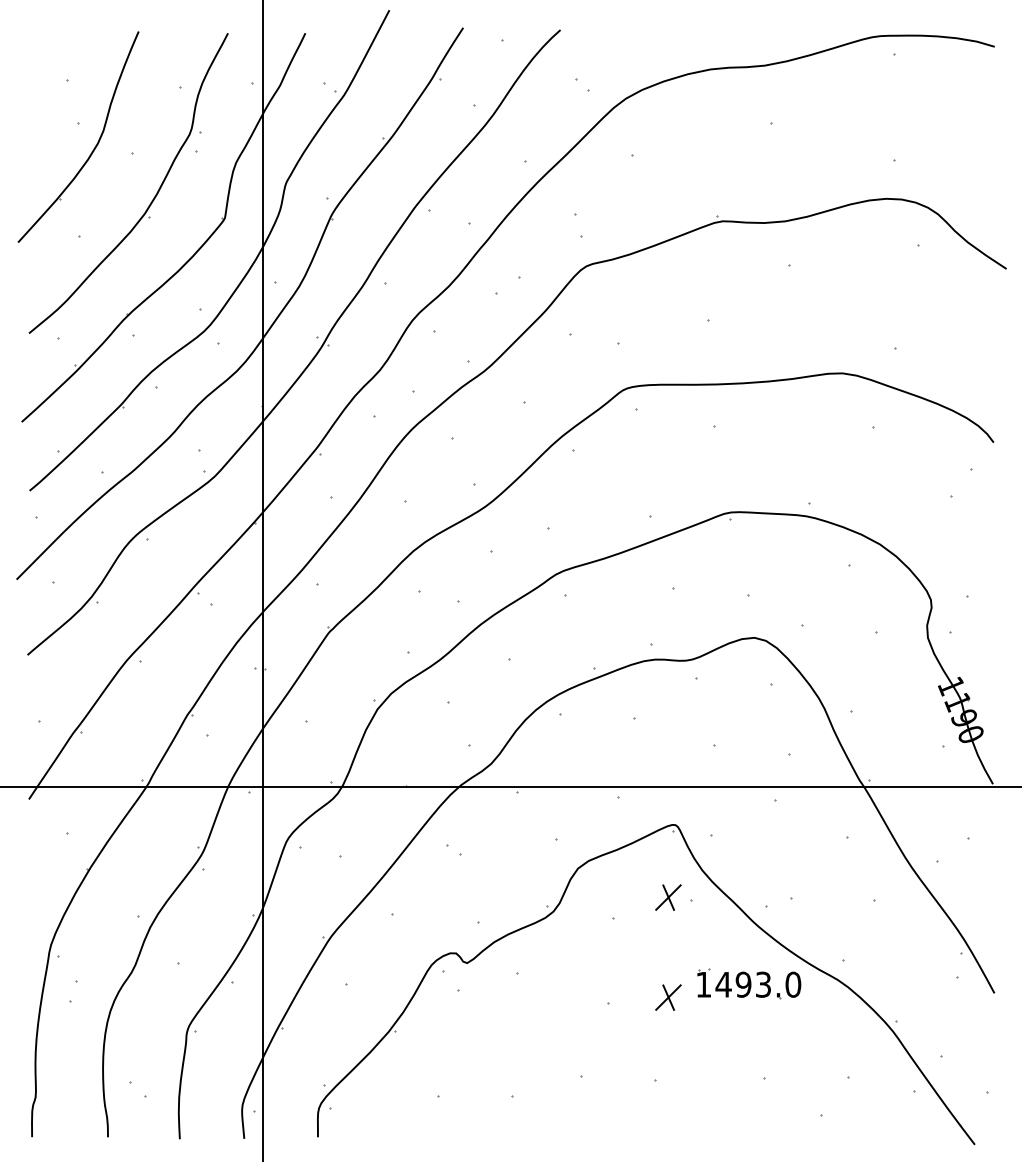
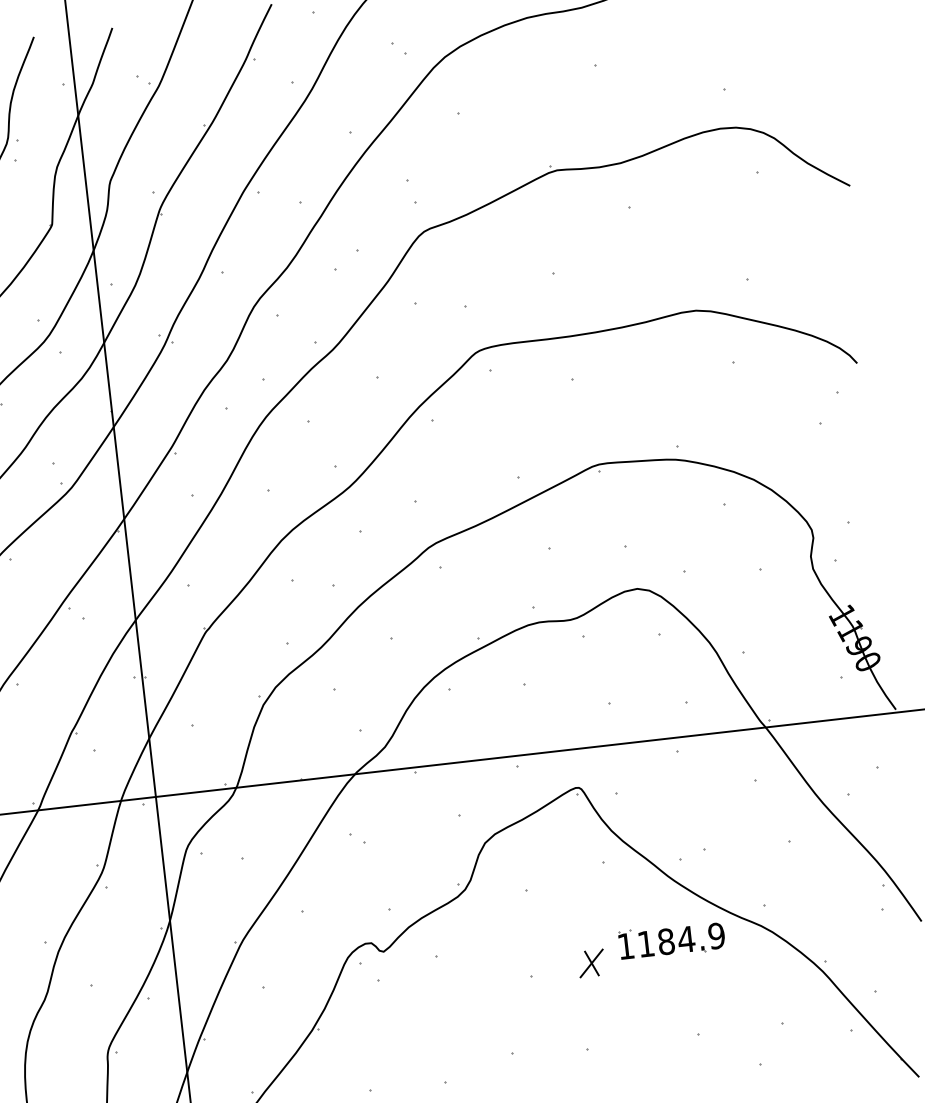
part: (668, 897) -> (580, 861), removed
text: (758, 984) -> (681, 939), 1493.0 -> 1184.9

